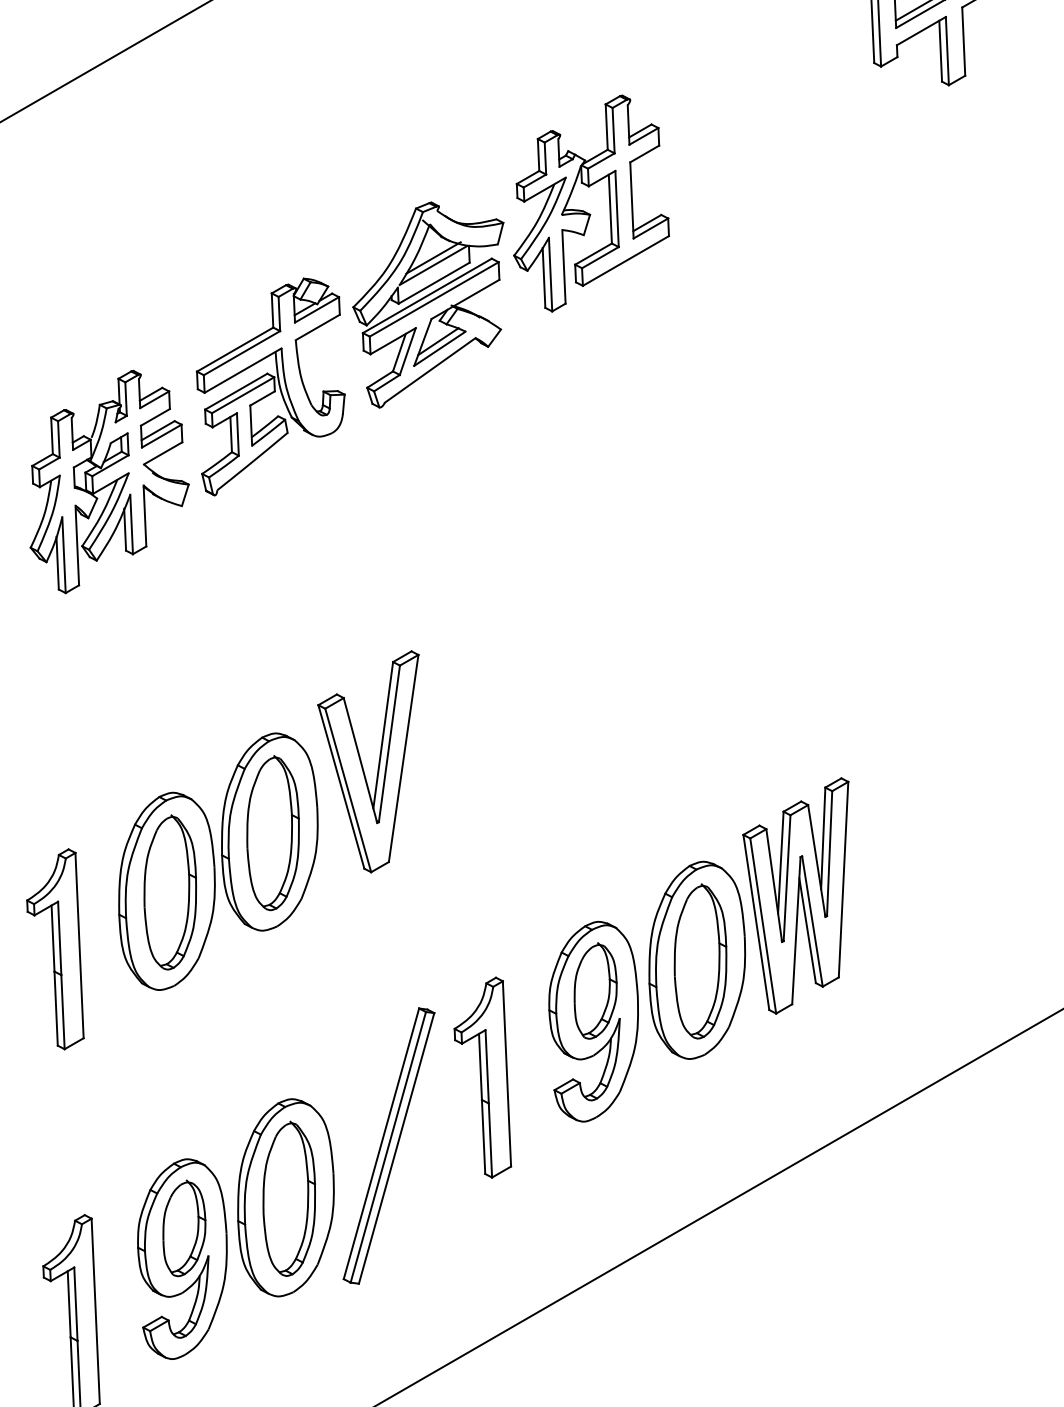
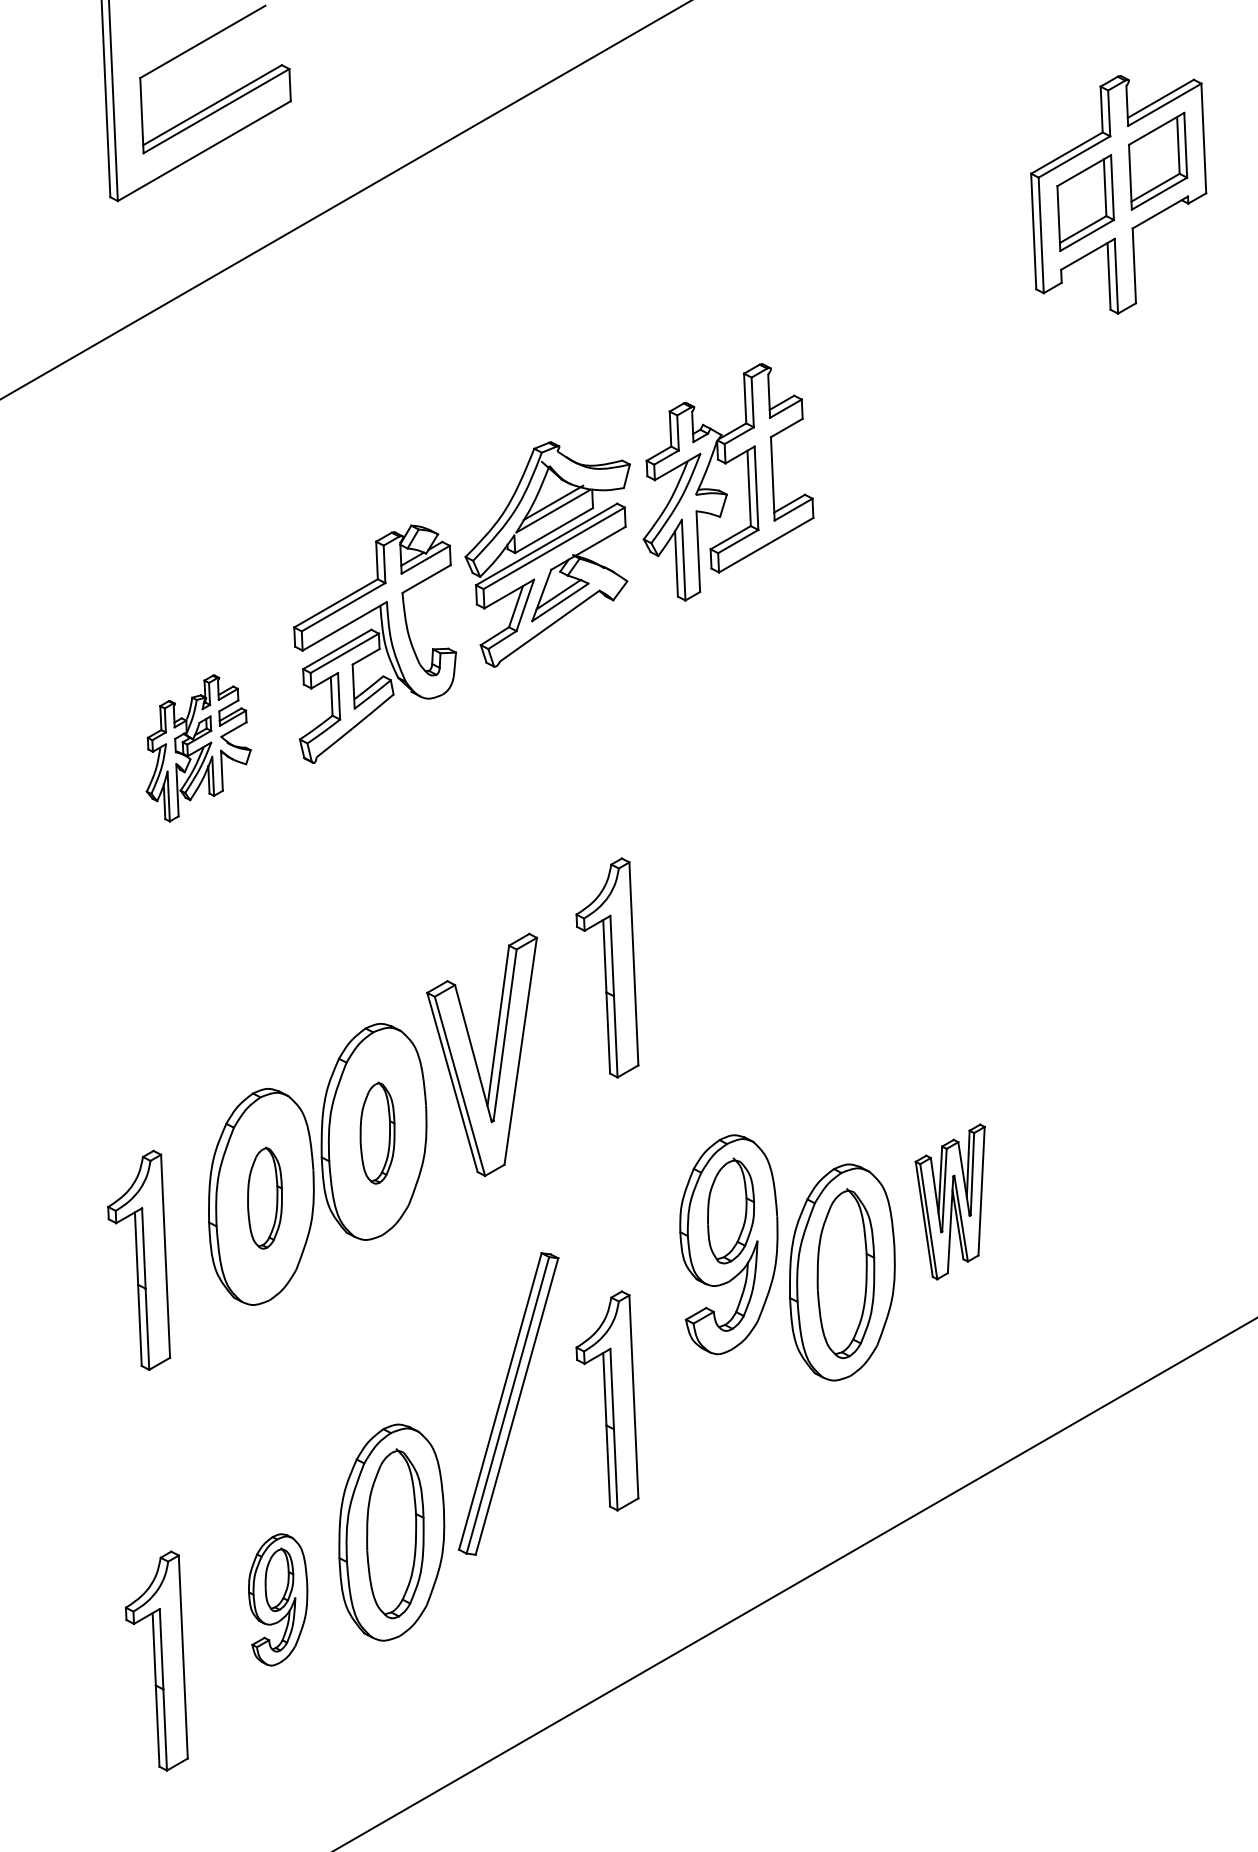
part: (586, 211) -> (723, 491), moved
part: (109, 482) -> (198, 748), size x0.6
part: (482, 681) -> (607, 967), added
part: (272, 832) -> (377, 1132), size x0.6
part: (169, 891) -> (264, 1197), size x0.6
part: (795, 895) -> (949, 1201), size x0.6
part: (593, 1021) -> (728, 1244), moved
part: (388, 1145) -> (508, 1403), moved
part: (181, 1258) -> (277, 1599), size x0.6

